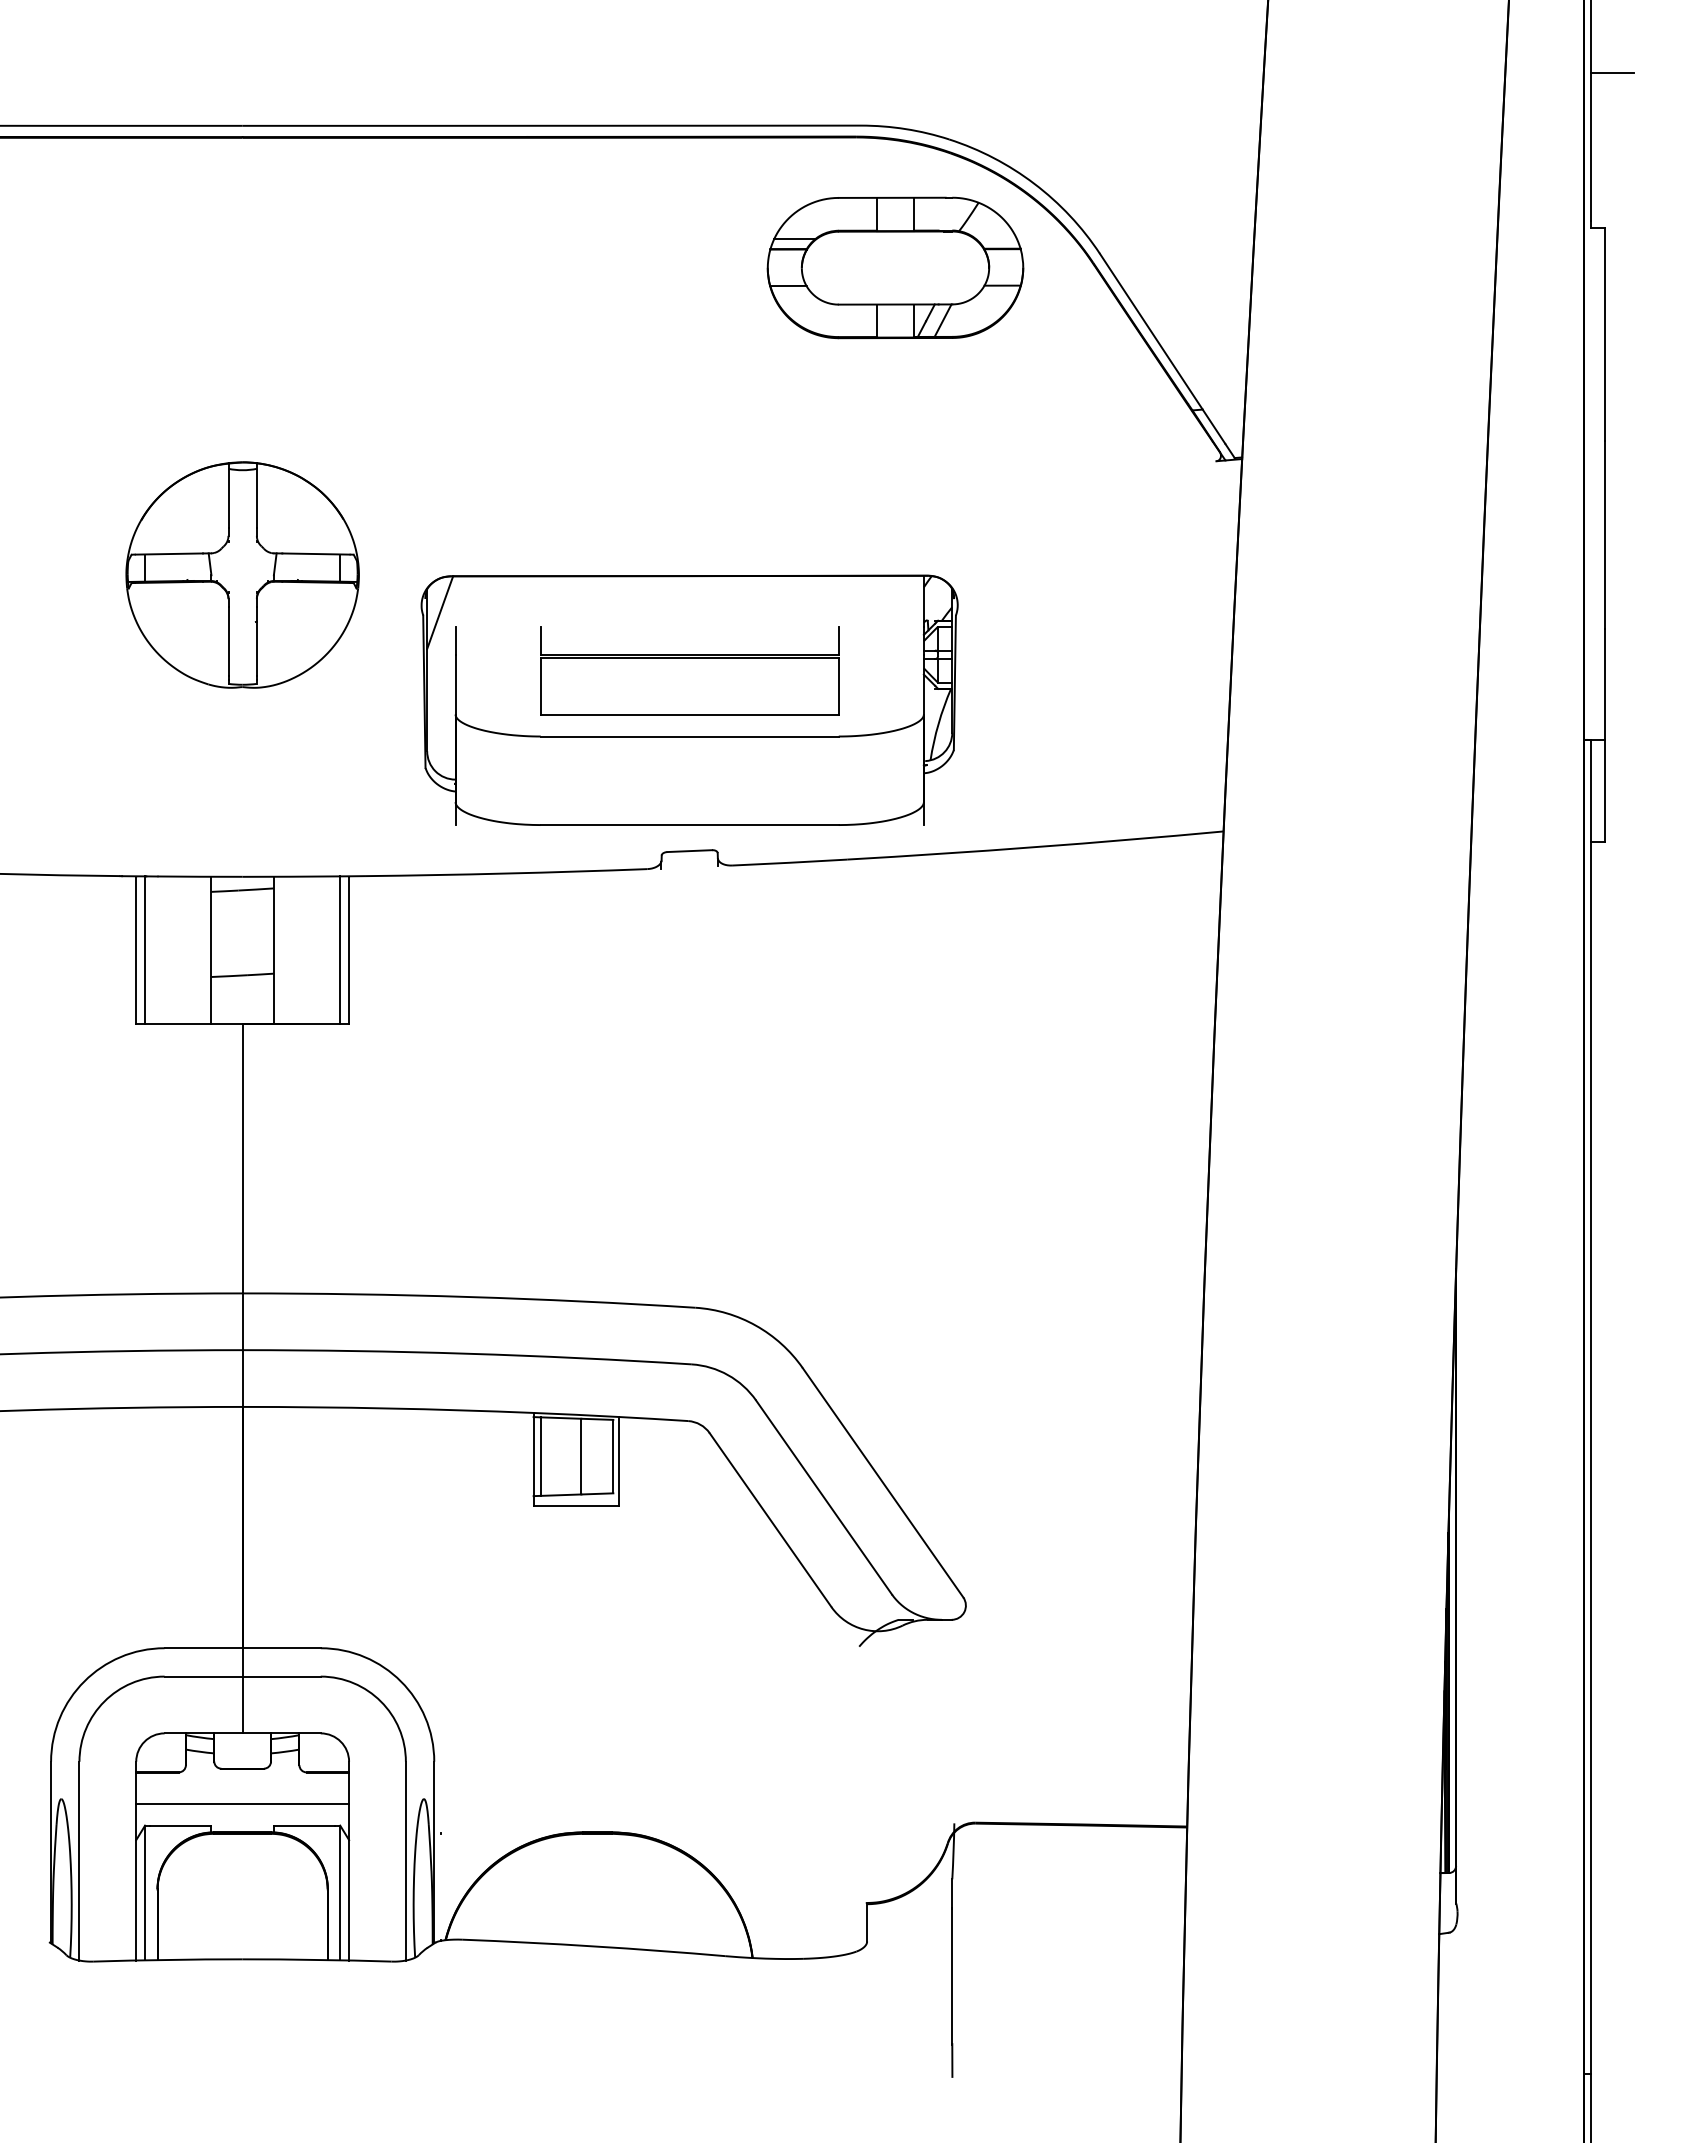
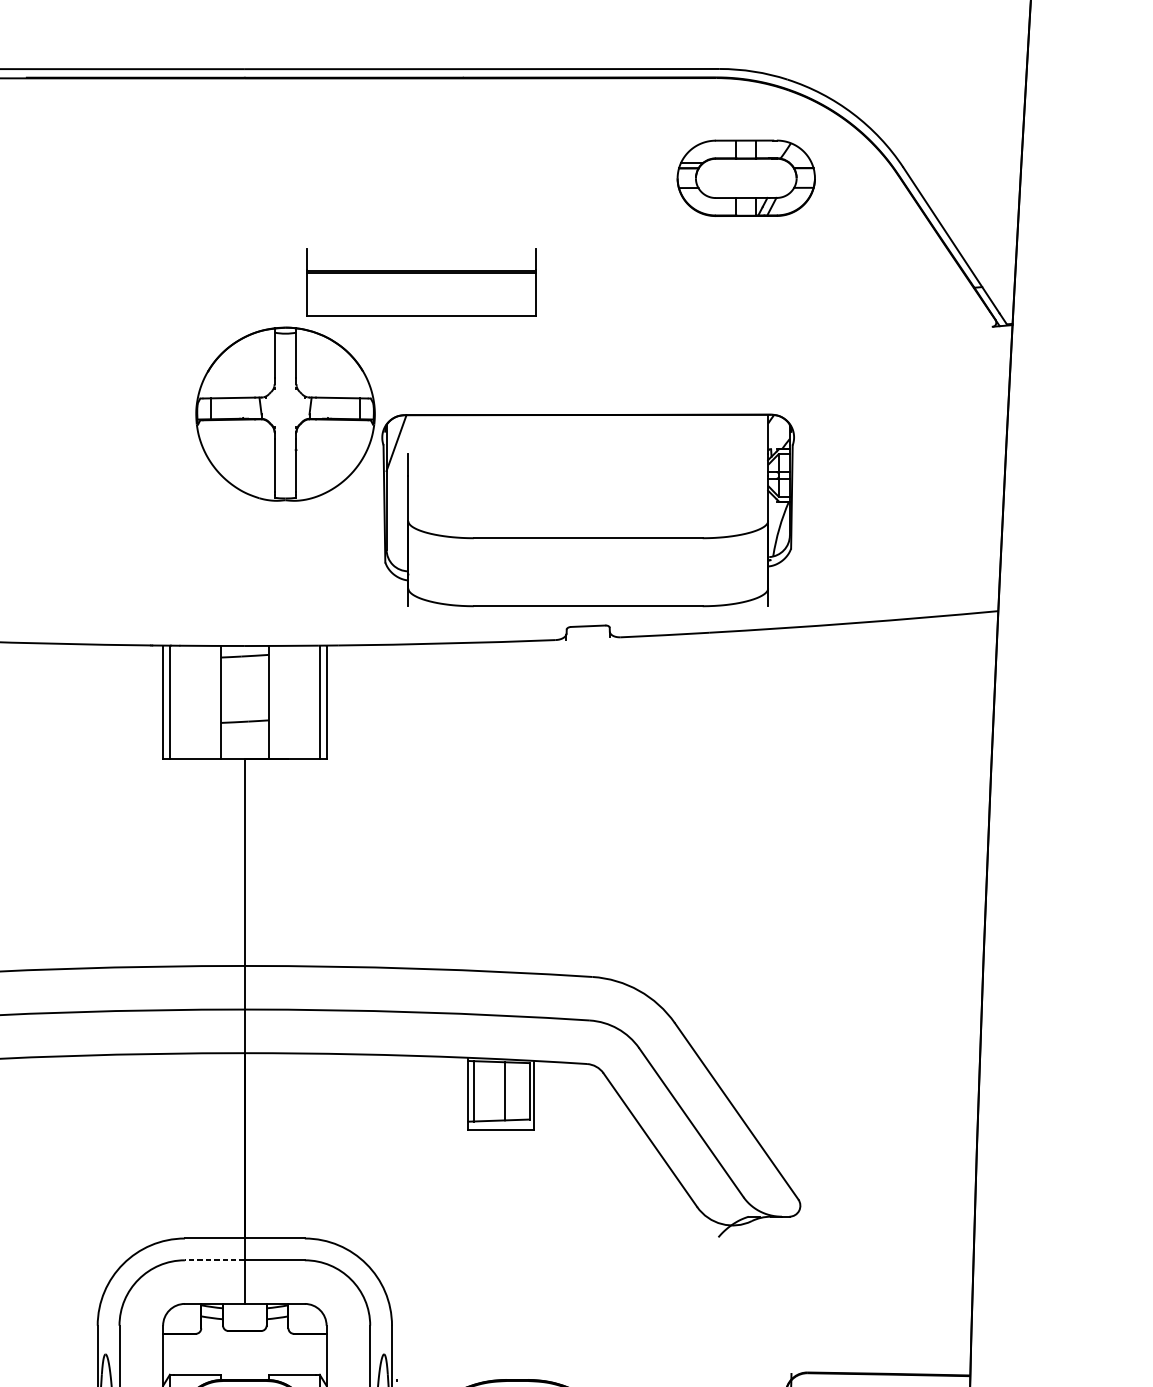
part: (895, 267) -> (746, 177), size x0.7
part: (242, 574) -> (285, 413), moved
part: (689, 670) -> (421, 282), moved
line: (203, 1676) -> (214, 1260), solid -> dashed
line: (242, 1804) -> (244, 1358), removed

